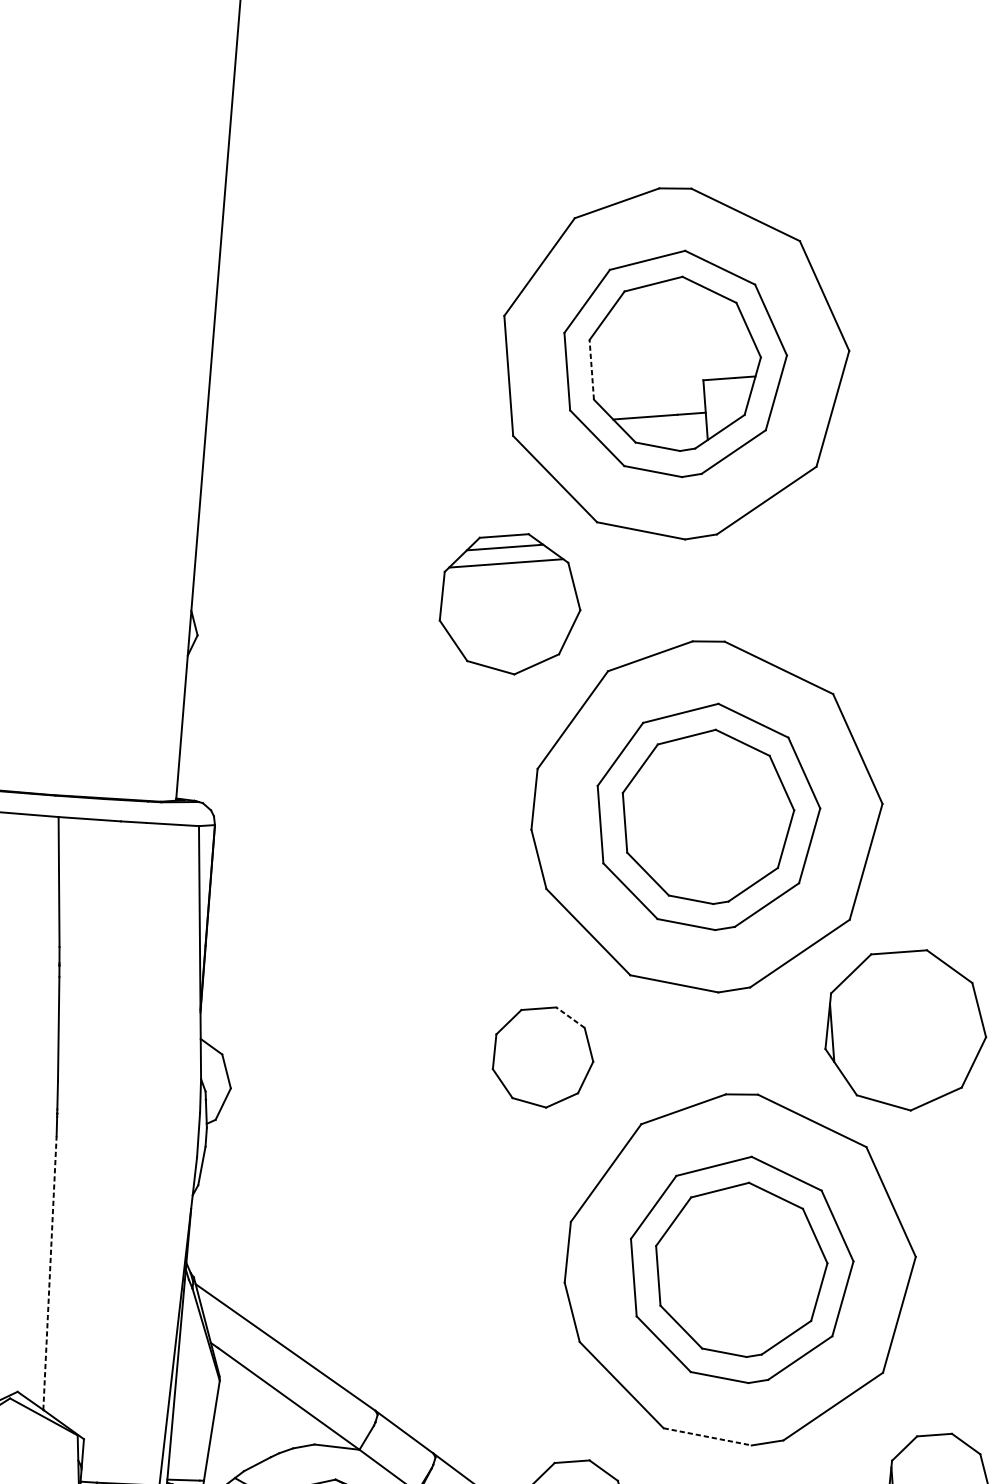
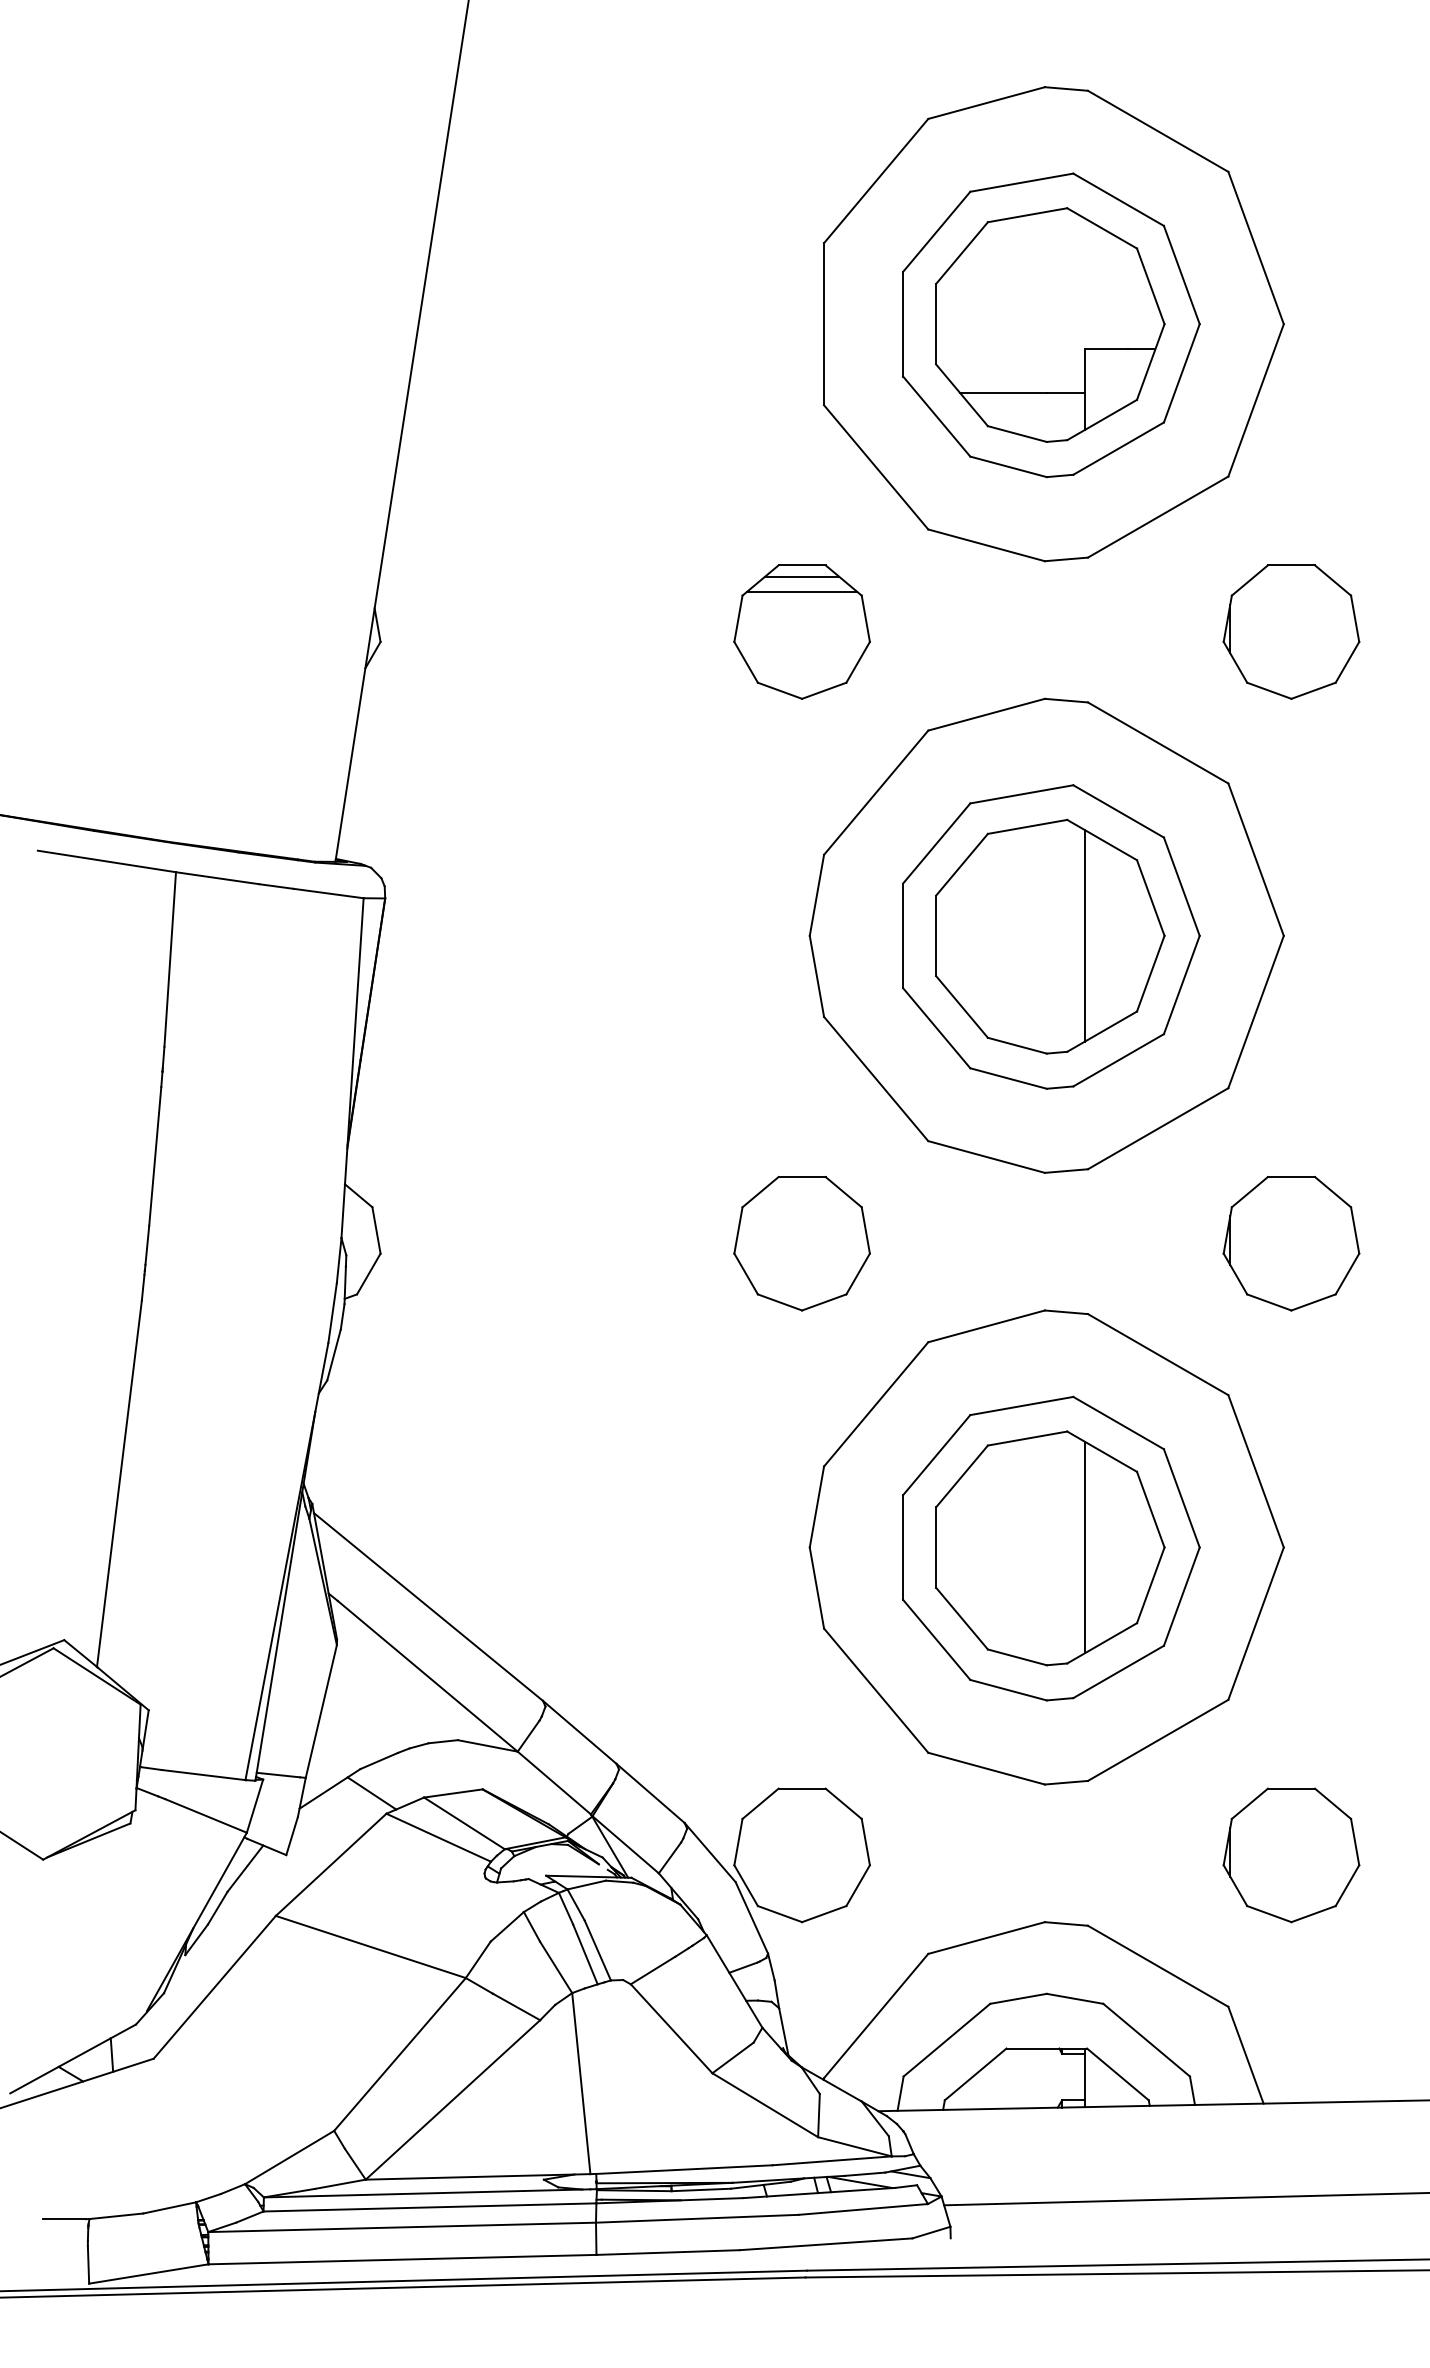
line: (591, 369) -> (936, 323), dashed -> solid
part: (871, 578) -> (1291, 631), added
part: (508, 604) -> (801, 631), size x0.71
line: (735, 814) -> (1085, 935), added
line: (570, 1017) -> (843, 1192), dashed -> solid
part: (904, 1031) -> (1291, 1243), size x0.62
line: (768, 1267) -> (1085, 1547), added
line: (50, 1272) -> (119, 1483), dashed -> solid
line: (708, 1436) -> (987, 1768), dashed -> solid

